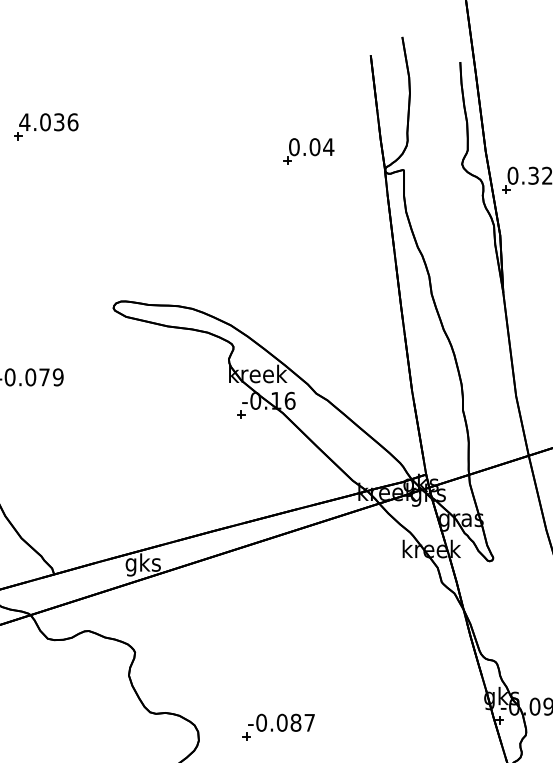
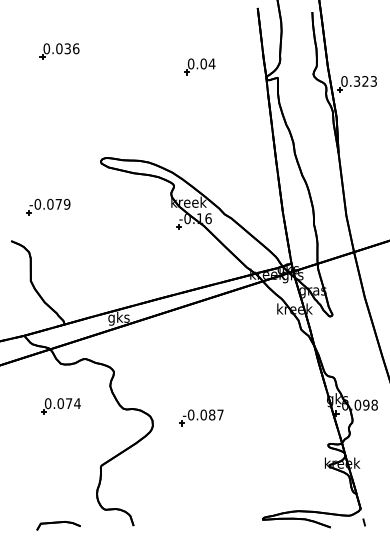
text: (24, 121) -> (46, 48), 4.036 -> 0.036
part: (308, 151) -> (199, 66), moved
part: (47, 708) -> (60, 406), added

